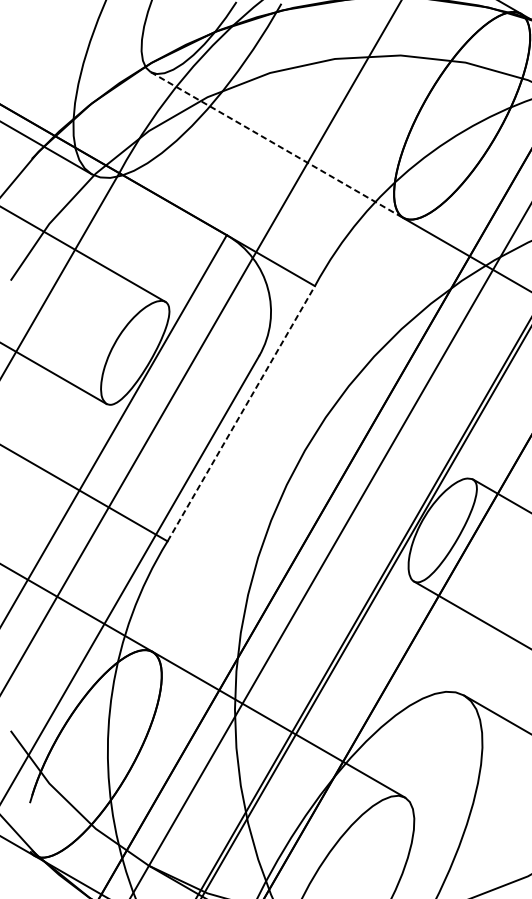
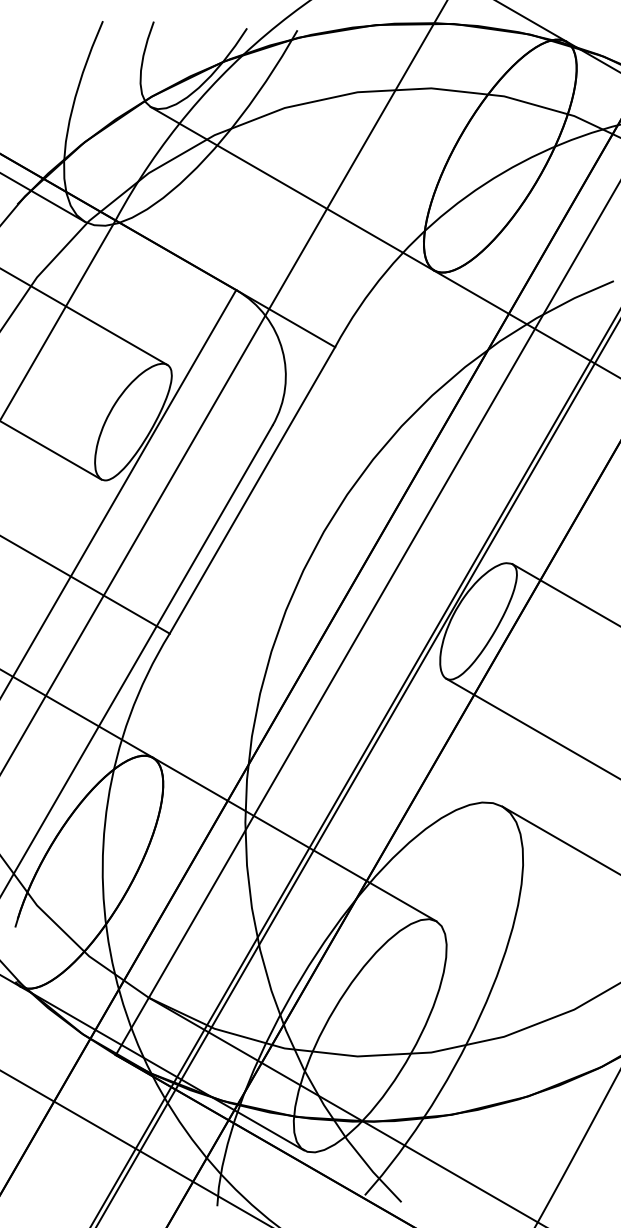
line: (276, 144) -> (292, 188), dashed -> solid
line: (241, 412) -> (252, 489), dashed -> solid

